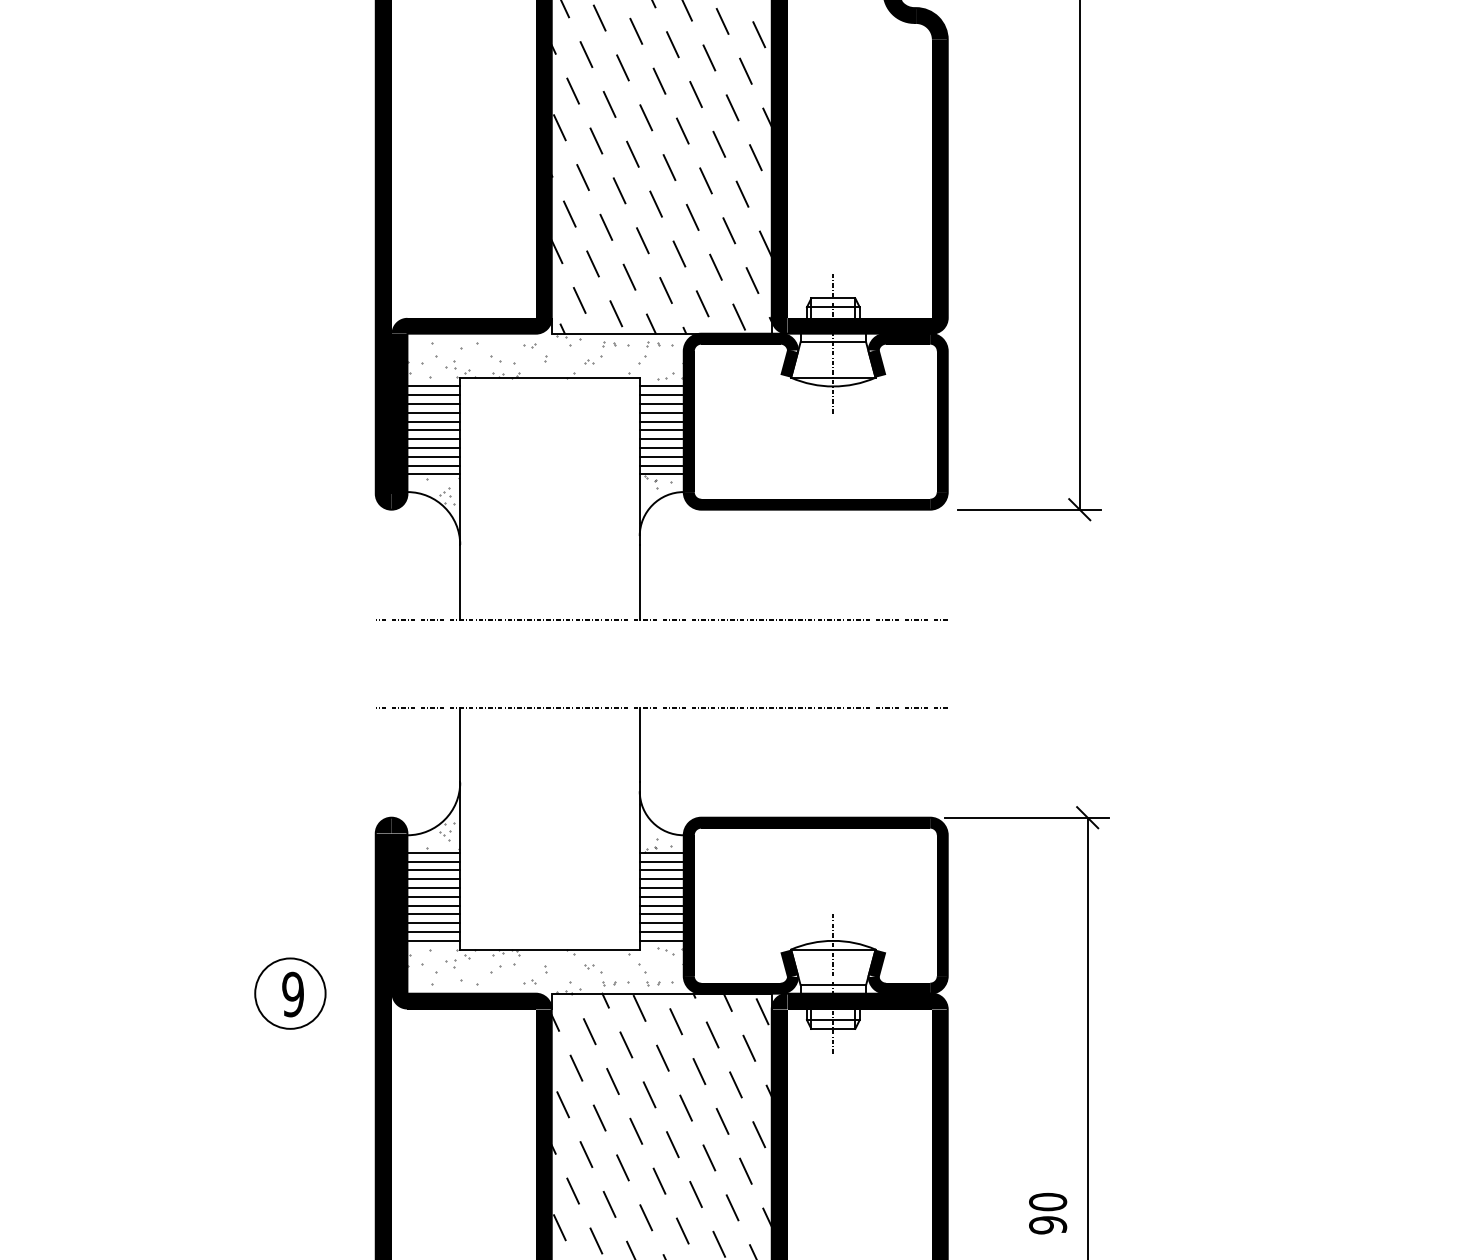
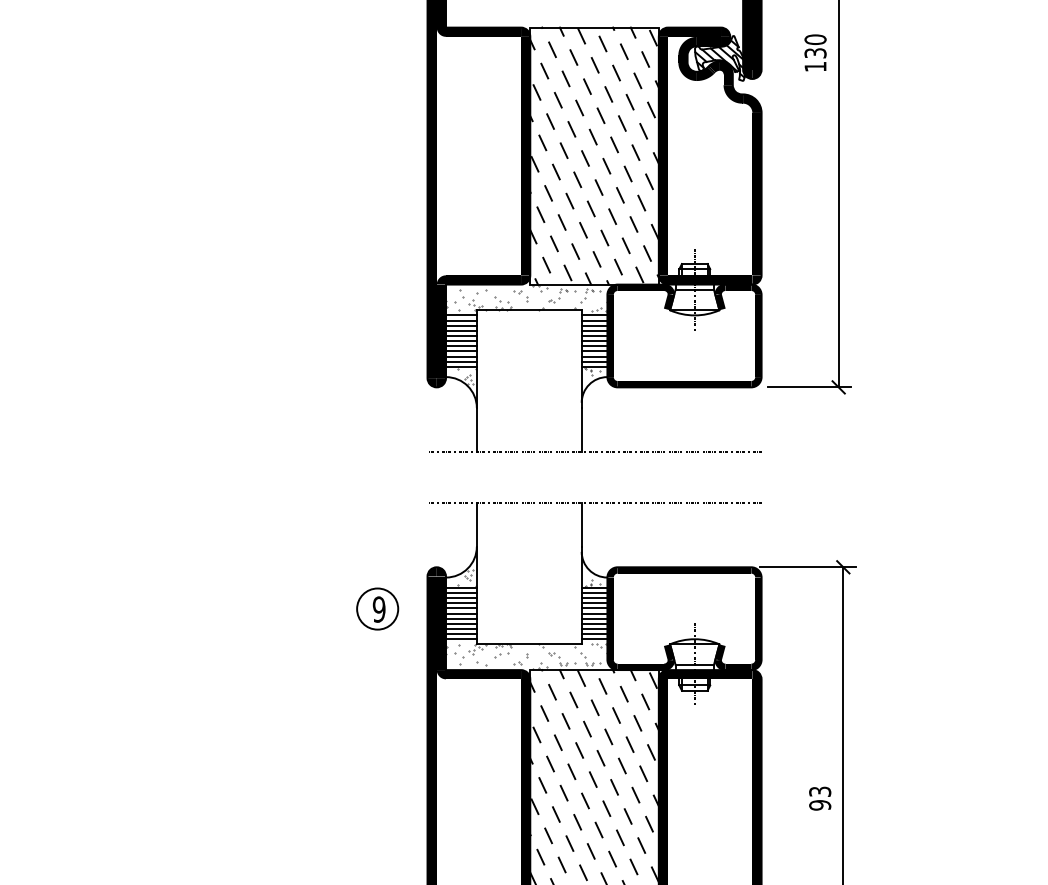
part: (290, 992) -> (377, 608), moved
text: (1048, 1201) -> (820, 791), 90 -> 93

